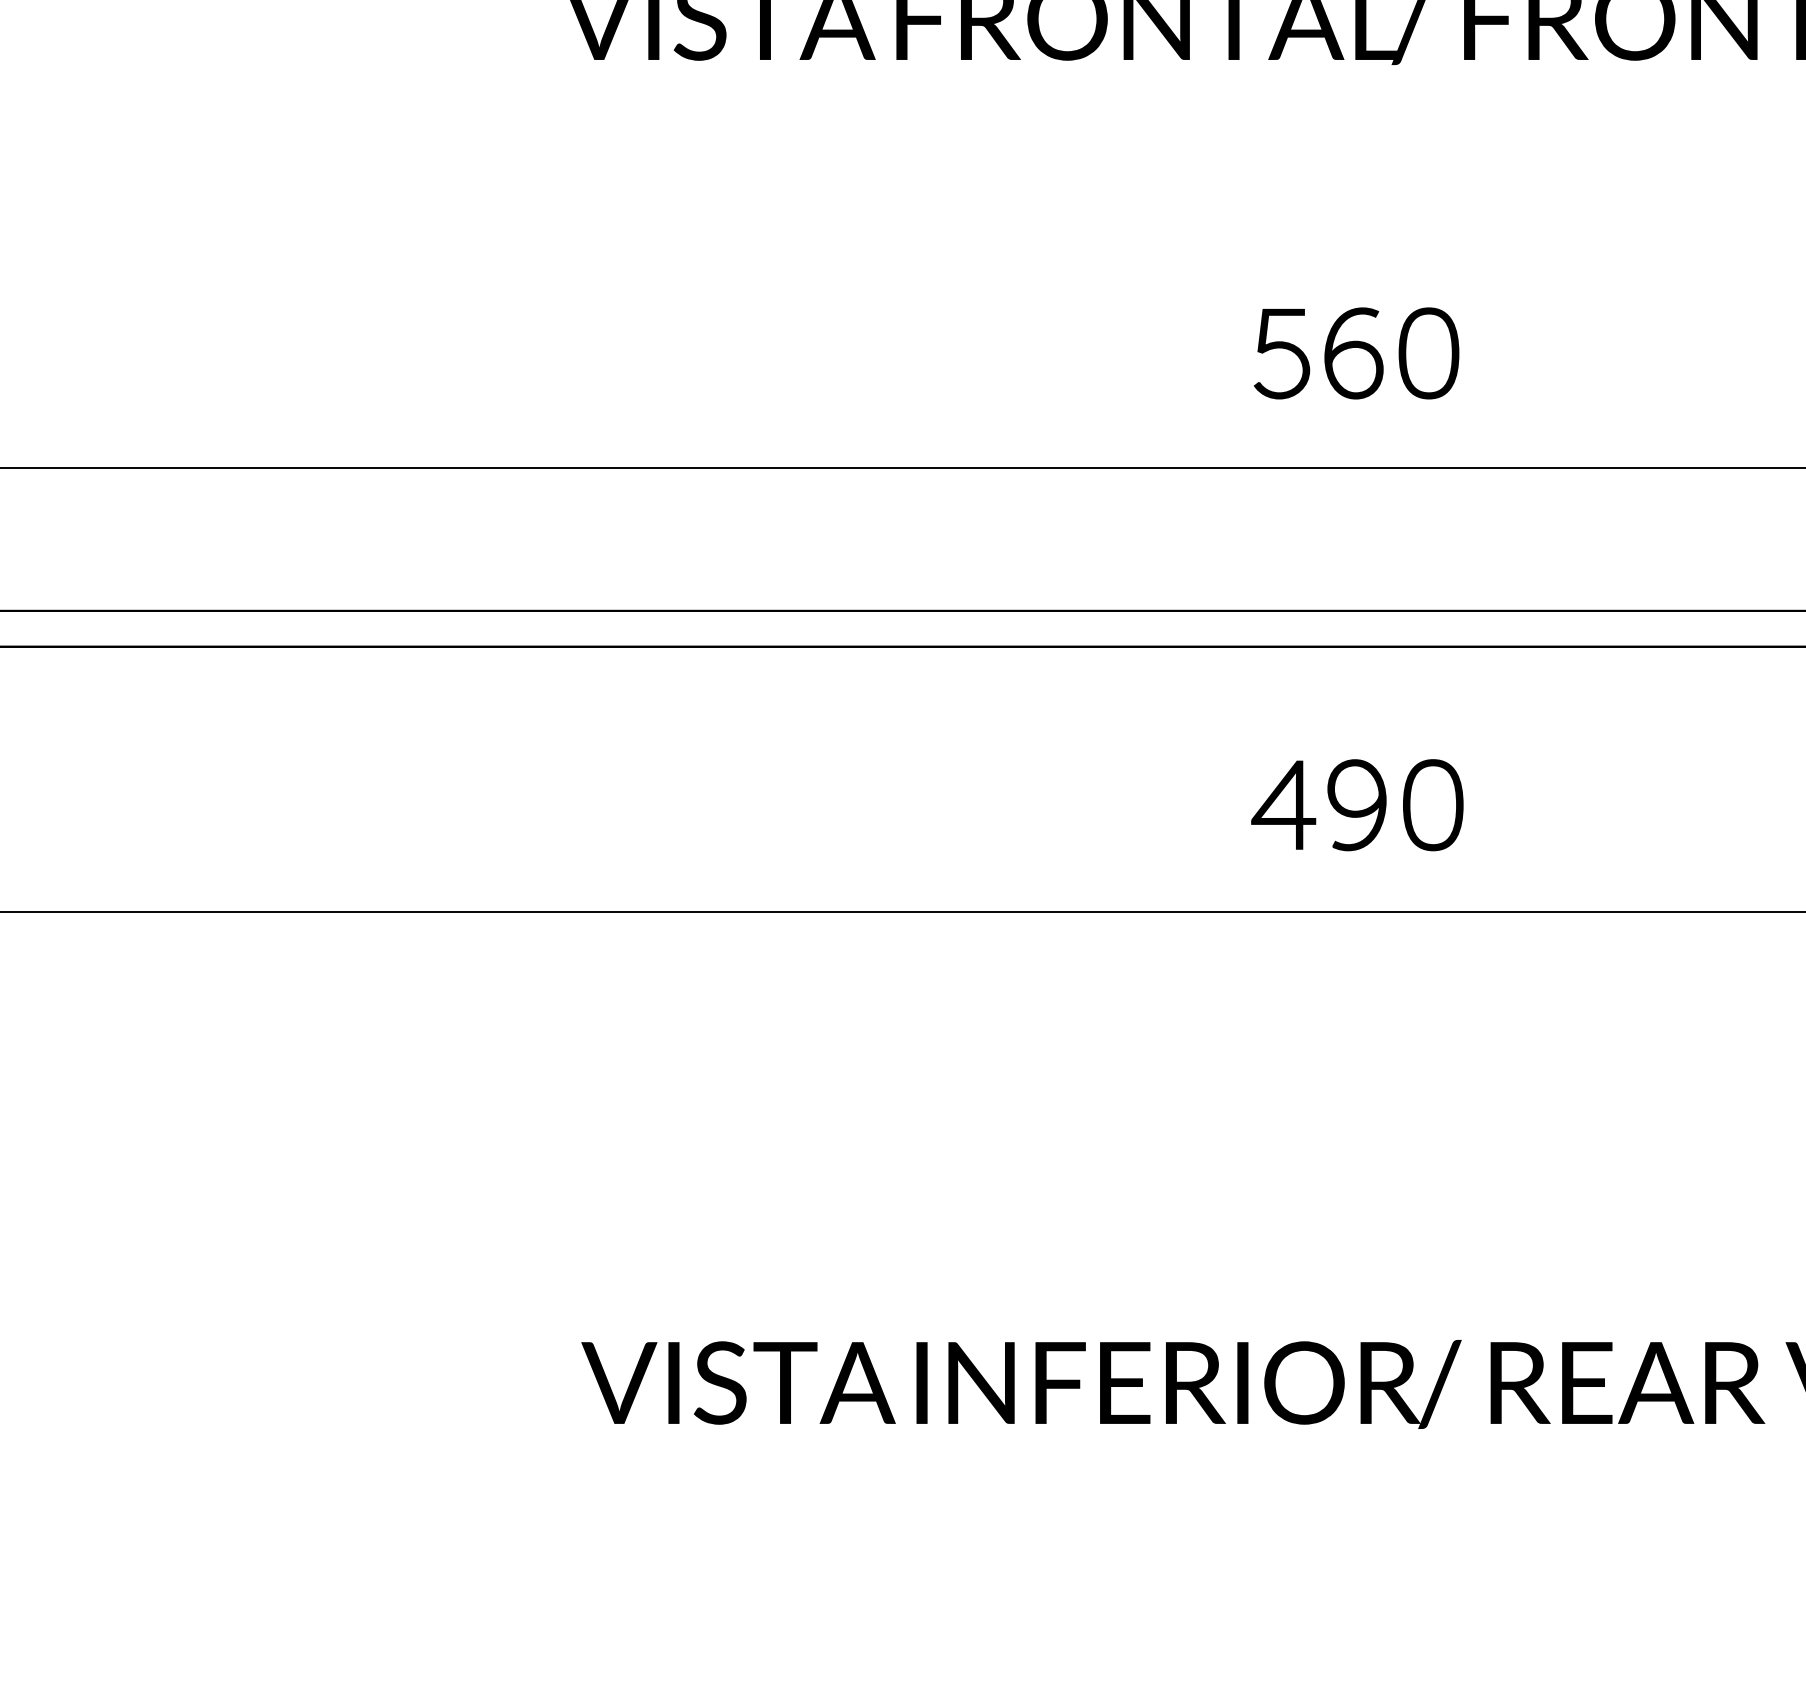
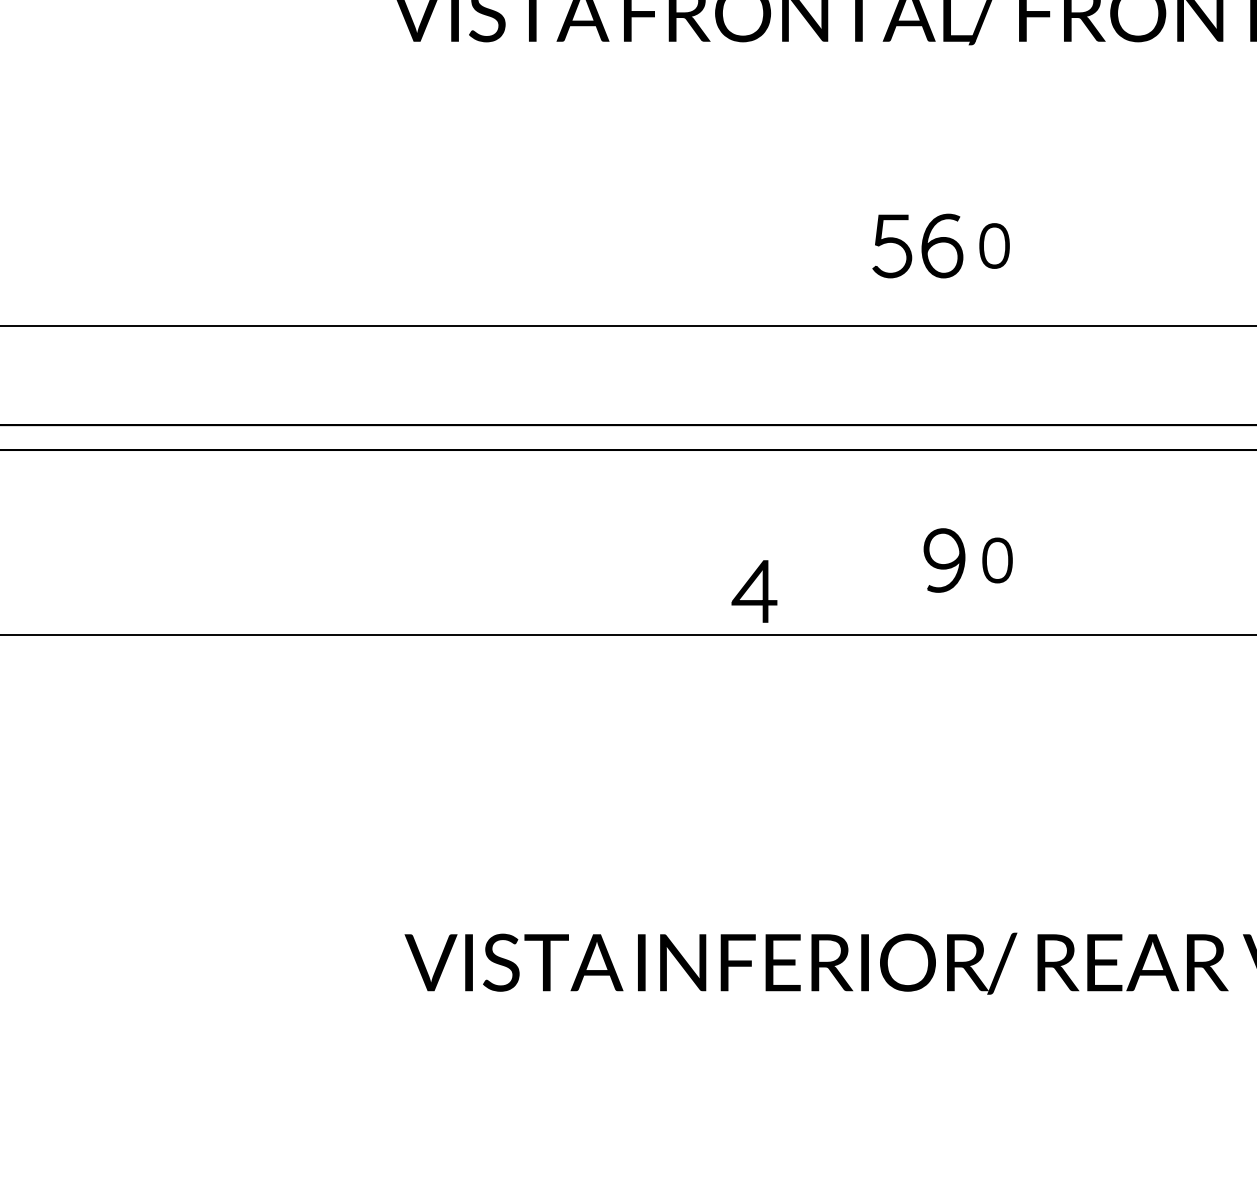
part: (1428, 352) -> (994, 245), size x0.7
part: (1283, 805) -> (754, 591), moved
part: (1433, 805) -> (997, 560), size x0.7

